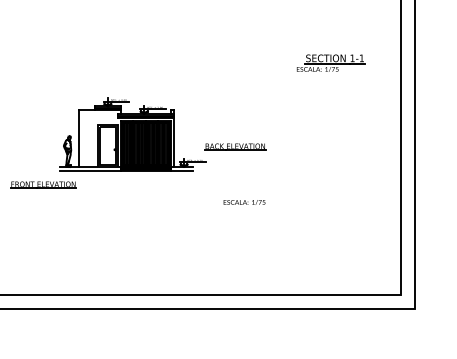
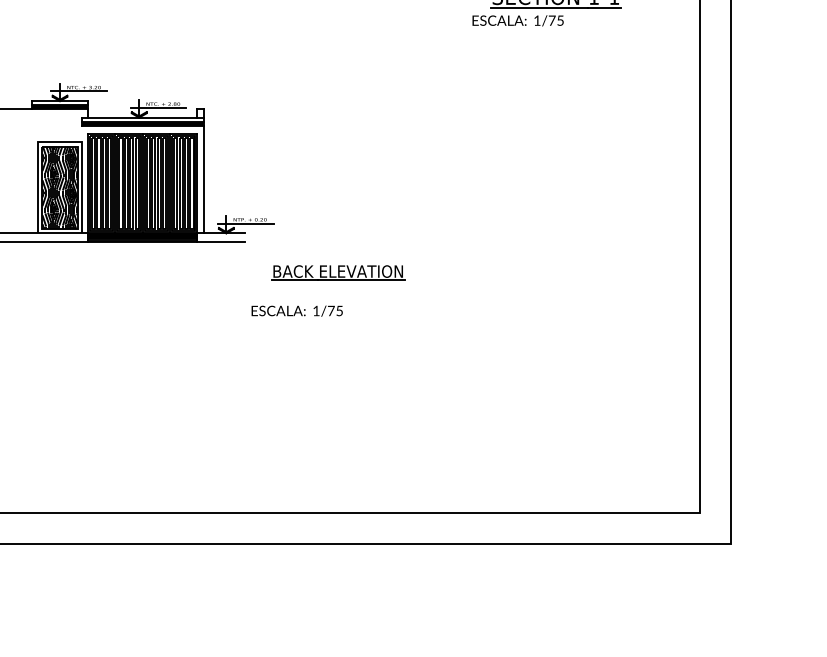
hatch: (107, 145) -> (59, 186), added
part: (235, 146) -> (338, 271), moved
text: (244, 202) -> (297, 311), moved

